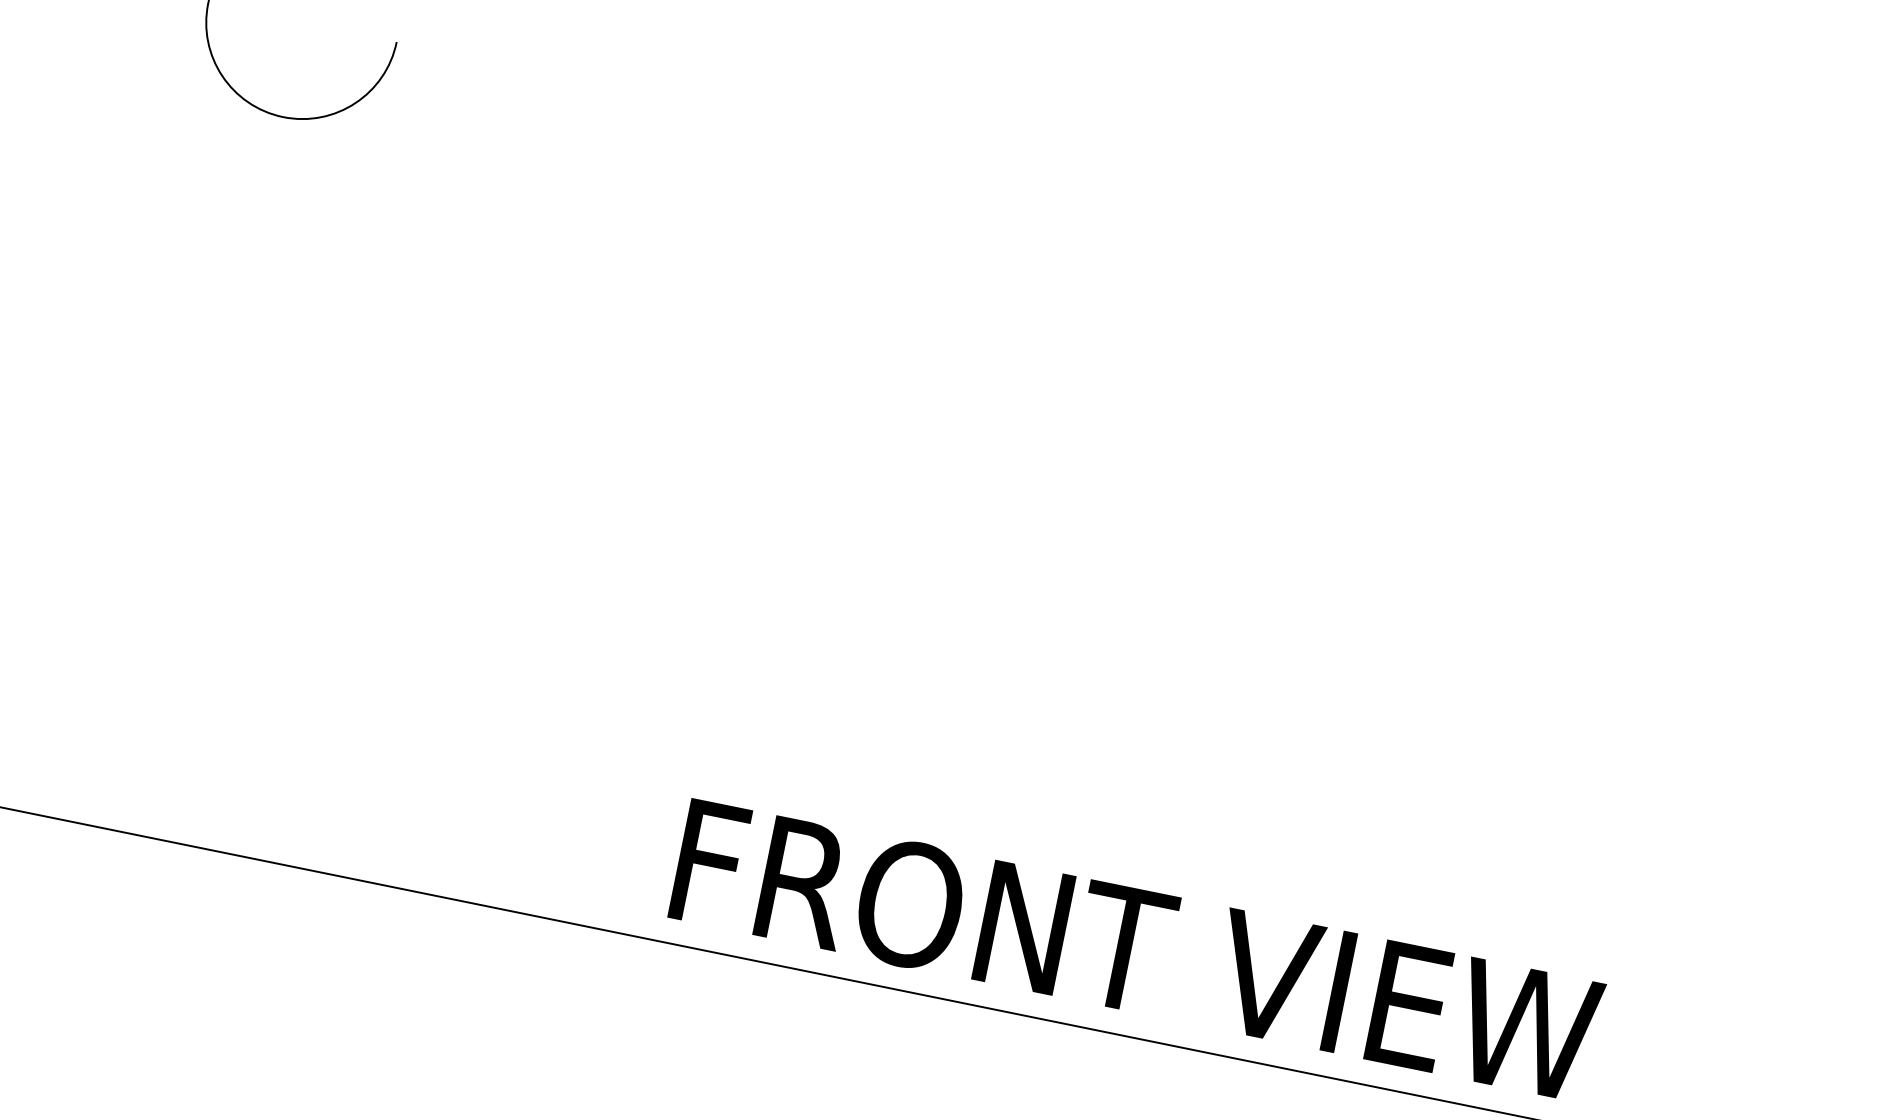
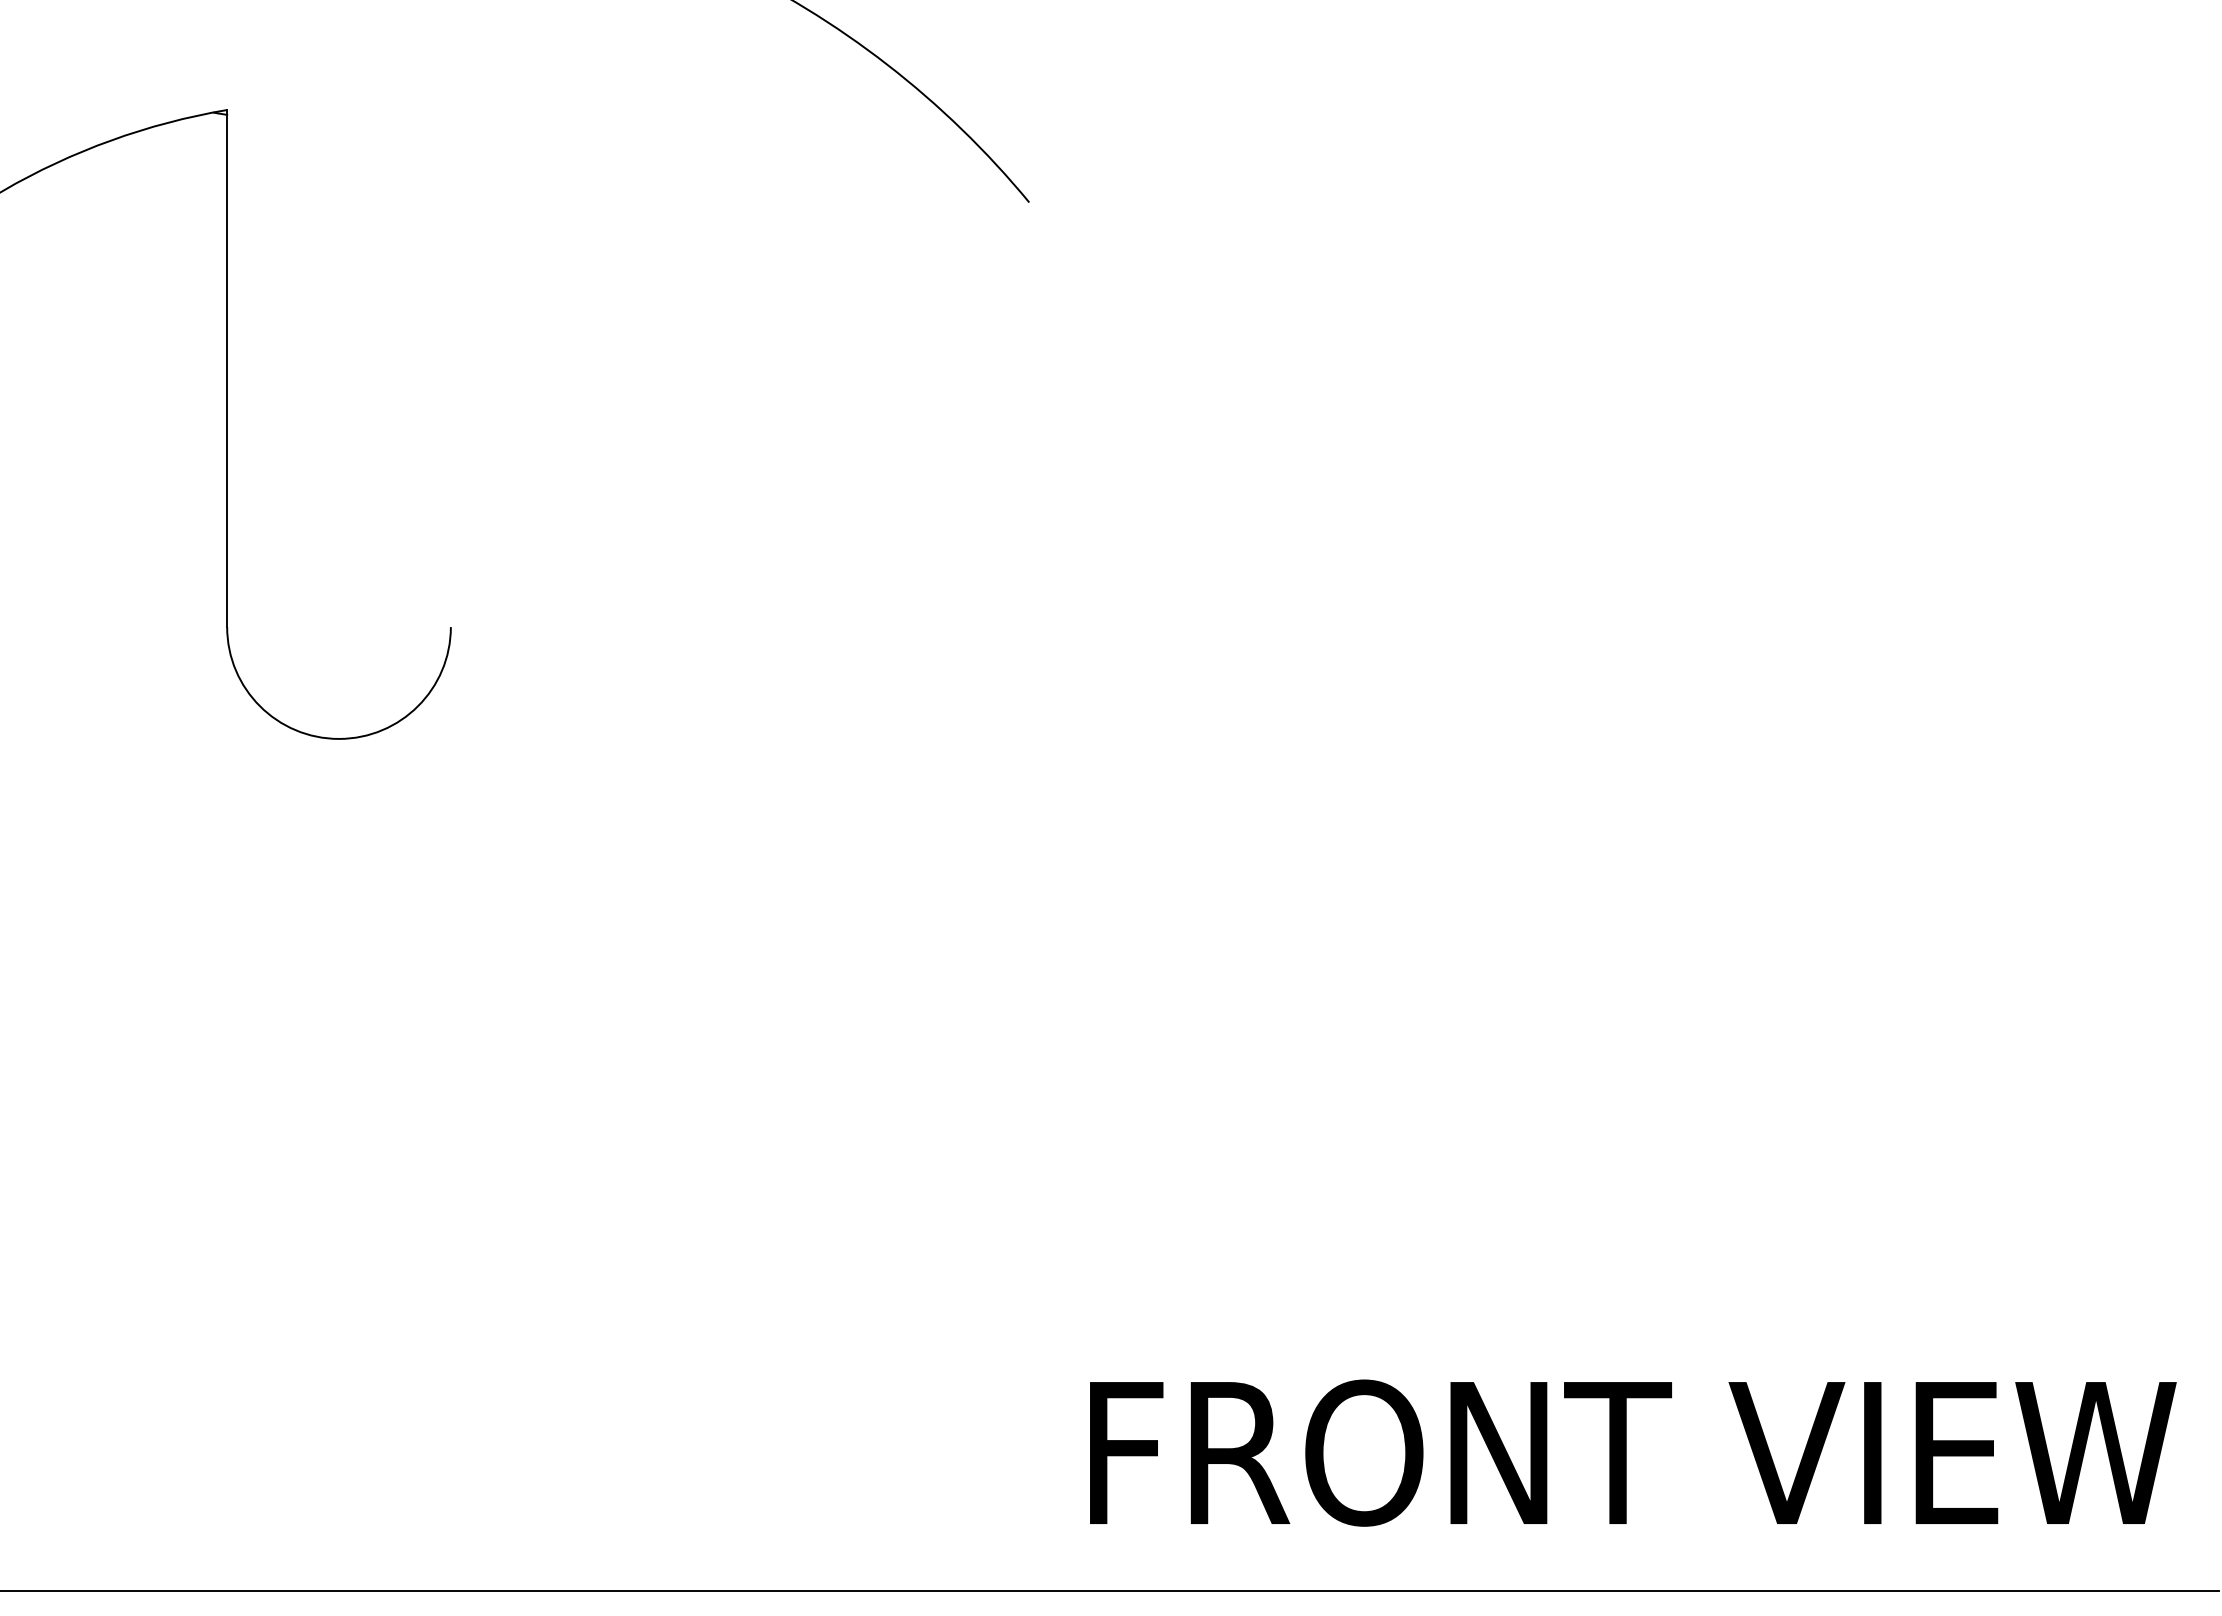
text: (1137, 950) -> (1633, 1452), moved

